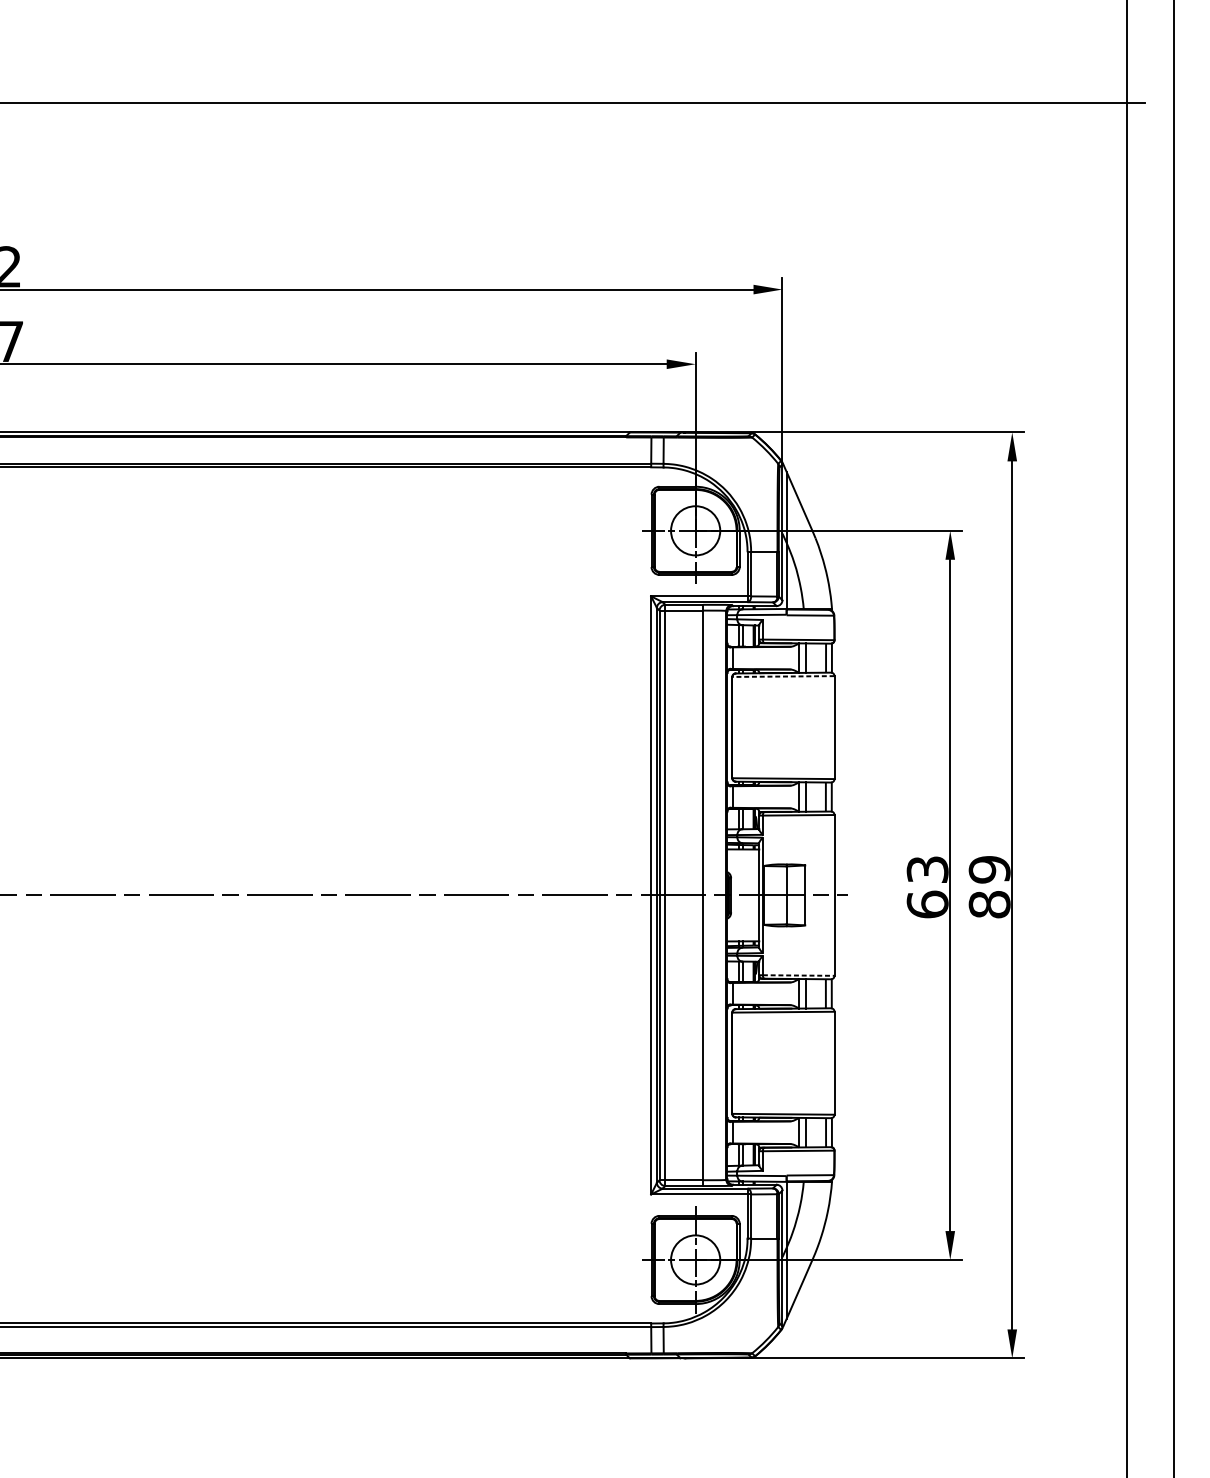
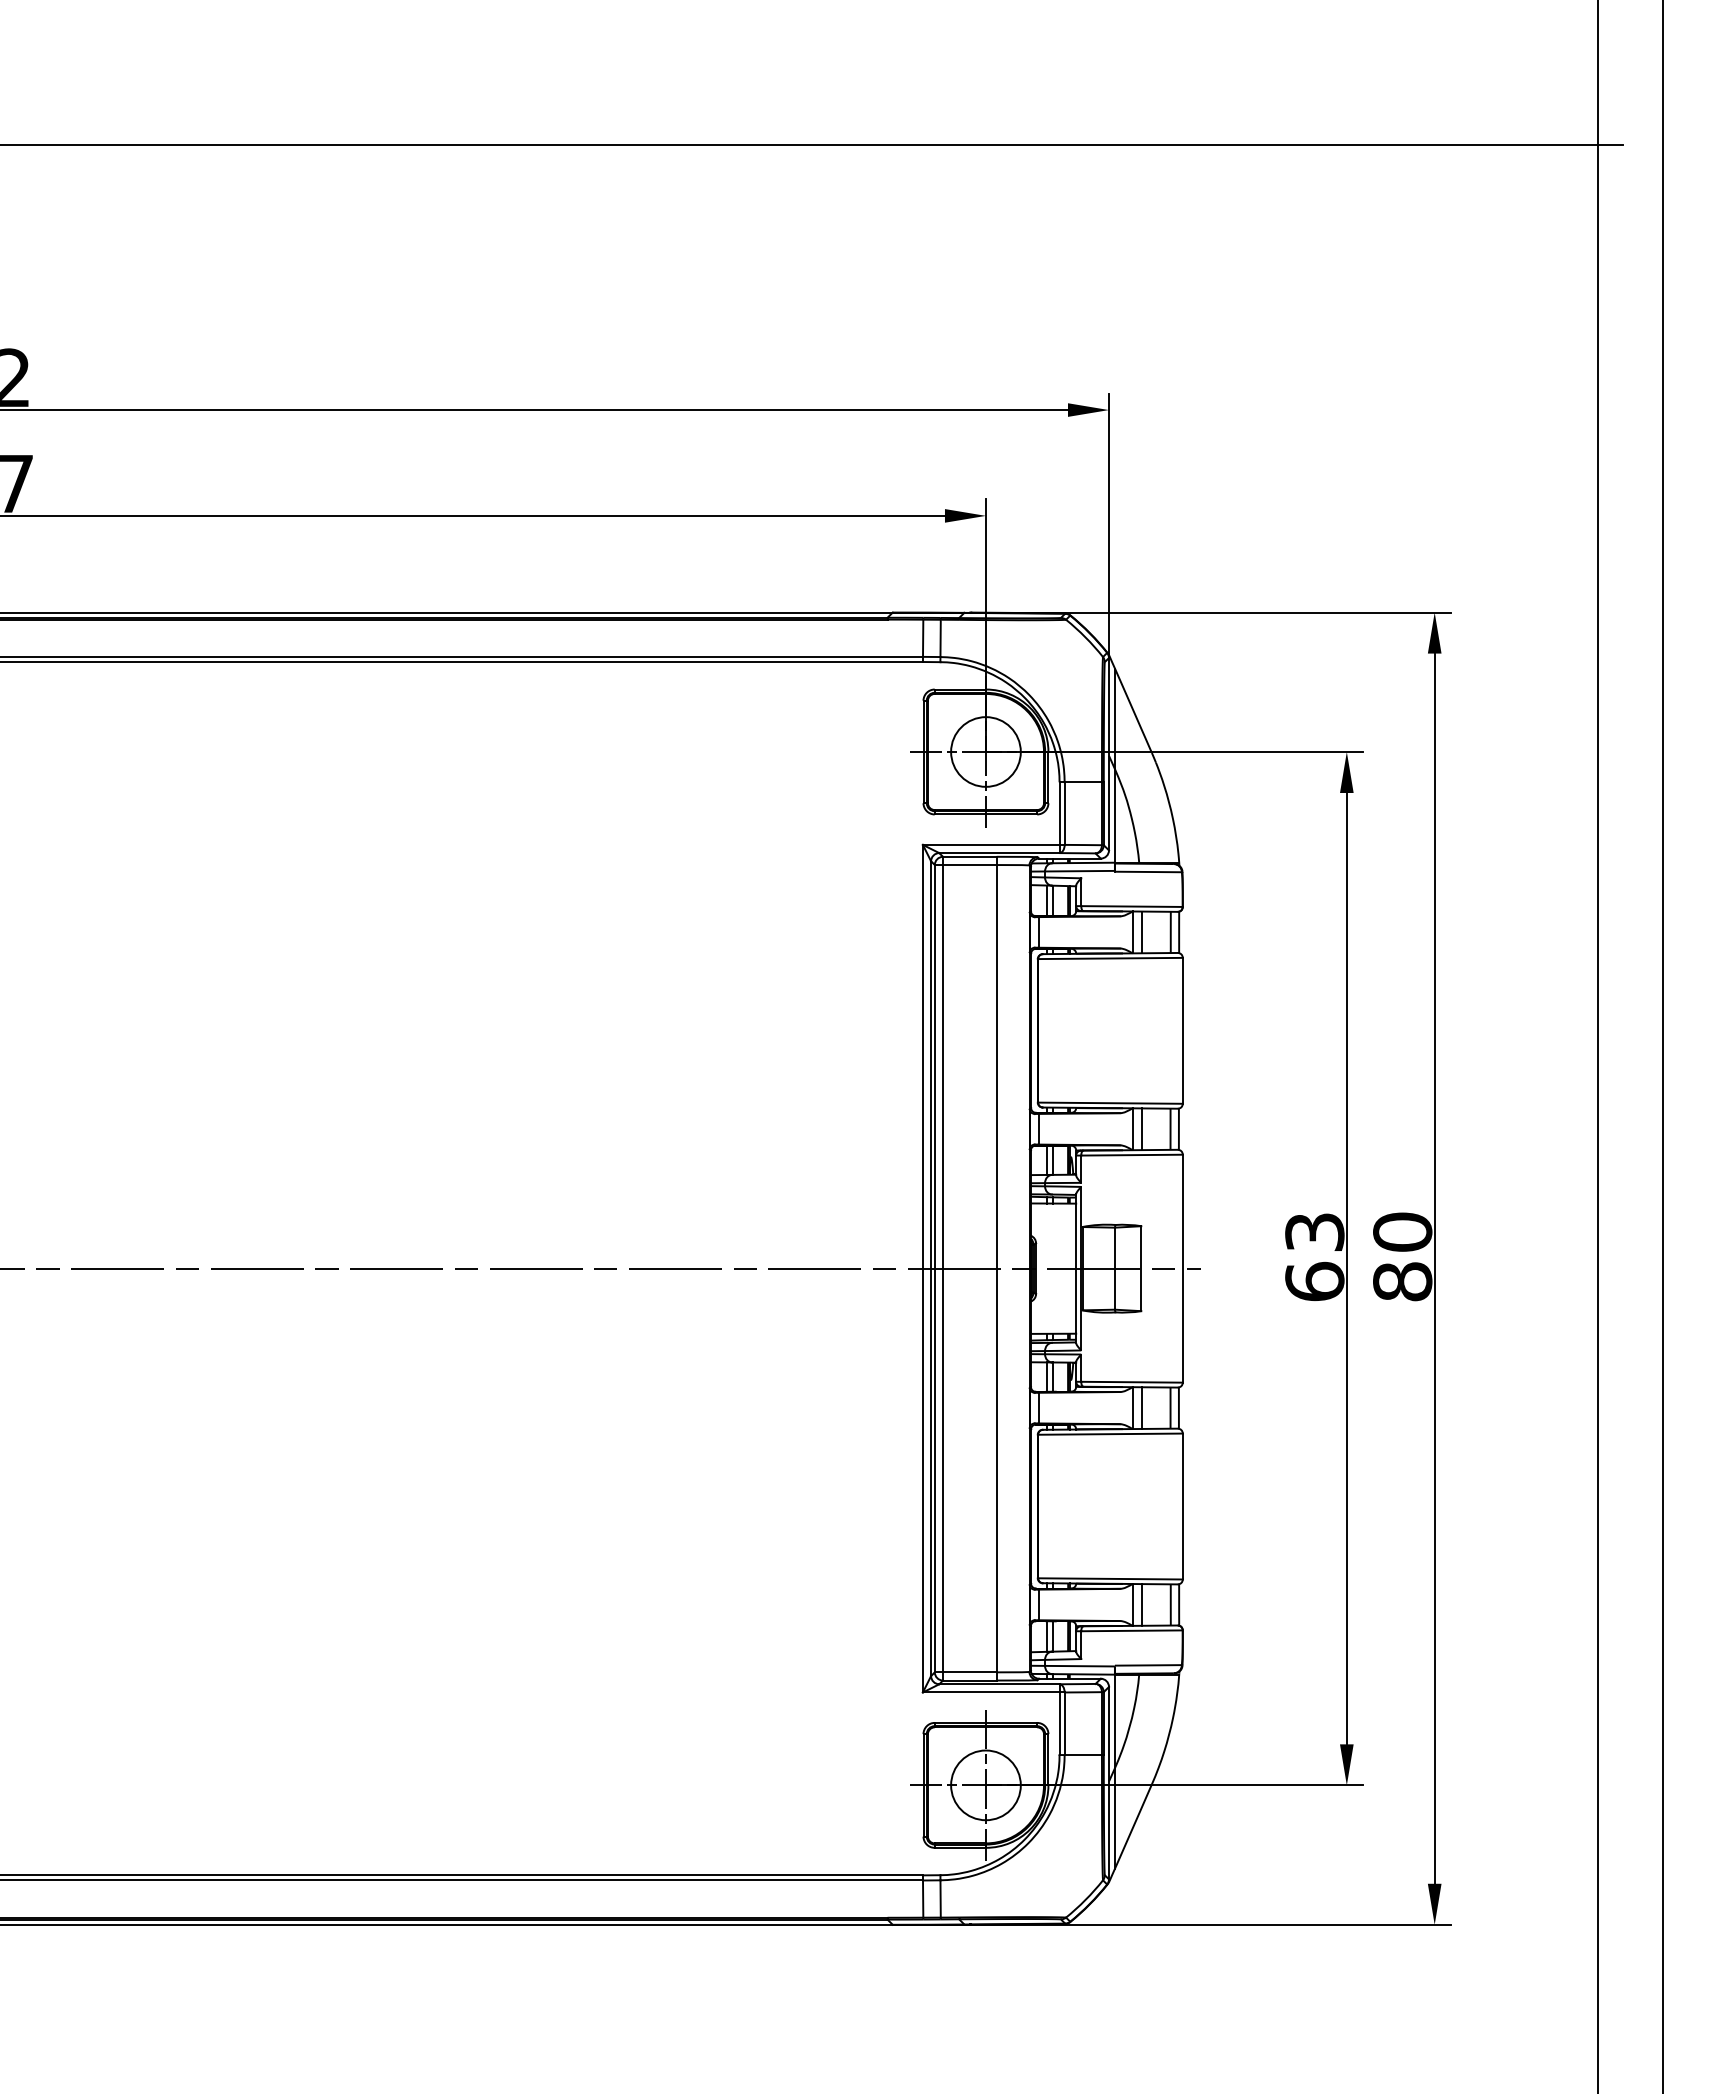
line: (782, 676) -> (1109, 958), dashed -> solid
text: (989, 869) -> (1402, 1231), 89 -> 80
line: (799, 975) -> (1132, 1382), dashed -> solid

